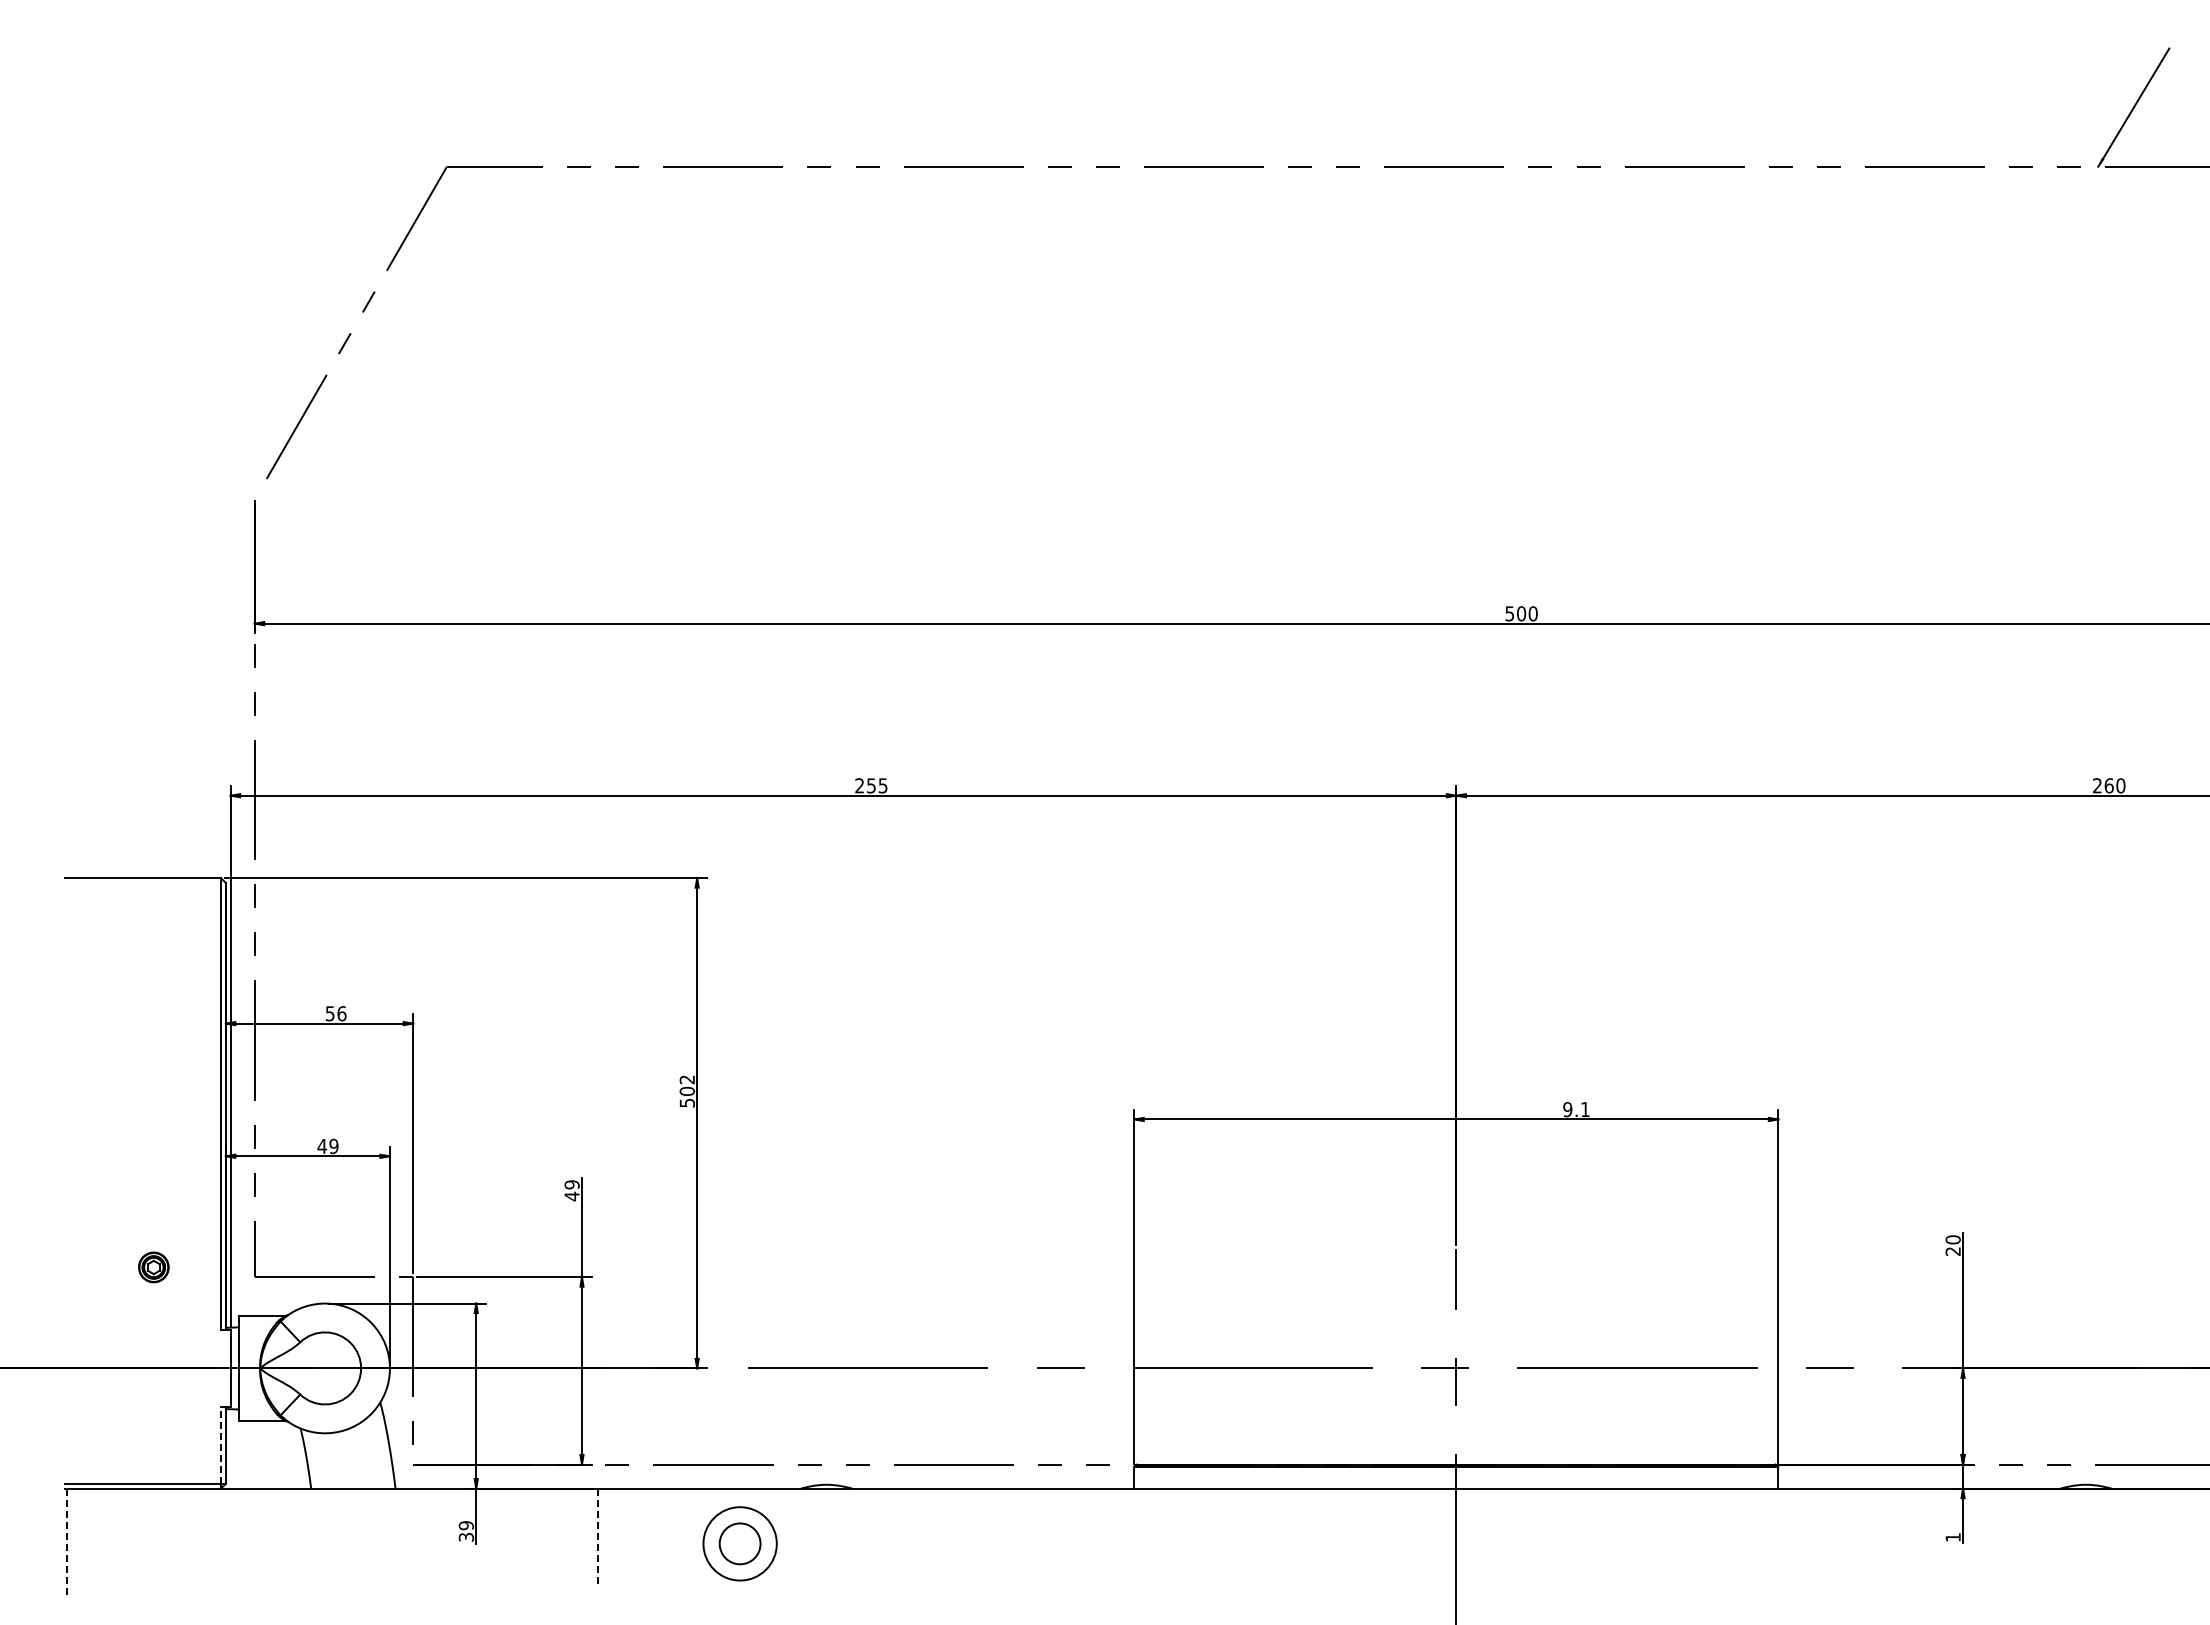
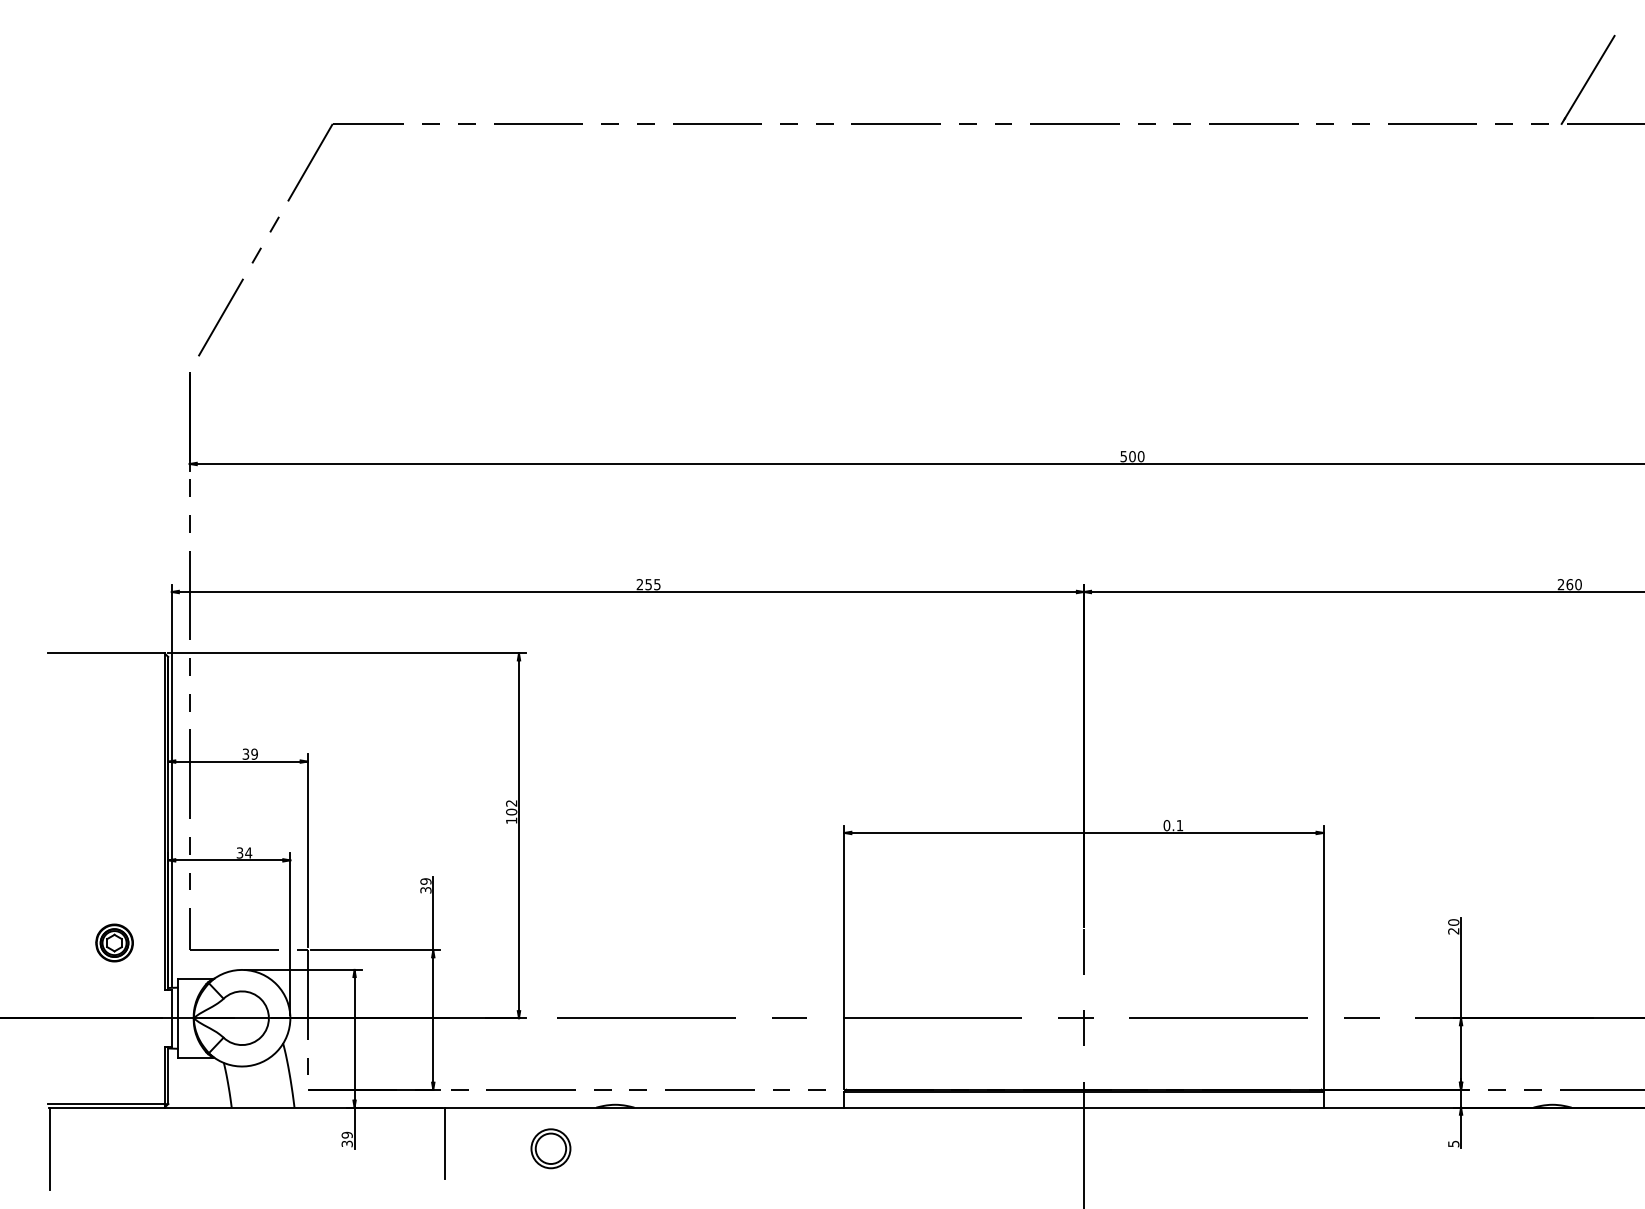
text: (336, 1013) -> (250, 754), 56 -> 39
text: (686, 1103) -> (511, 821), 502 -> 102
text: (1567, 1109) -> (1166, 825), 9.1 -> 0.1
text: (327, 1146) -> (243, 853), 49 -> 34
text: (571, 1196) -> (425, 890), 49 -> 39
part: (153, 1267) -> (114, 943), size x1.67
line: (221, 1445) -> (164, 1075), dashed -> solid
line: (597, 1537) -> (444, 1144), dashed -> solid
text: (1952, 1537) -> (1453, 1144), 1 -> 5
circle: (739, 1543) -> (550, 1148), size x0.71
line: (67, 1544) -> (50, 1149), dashed -> solid

